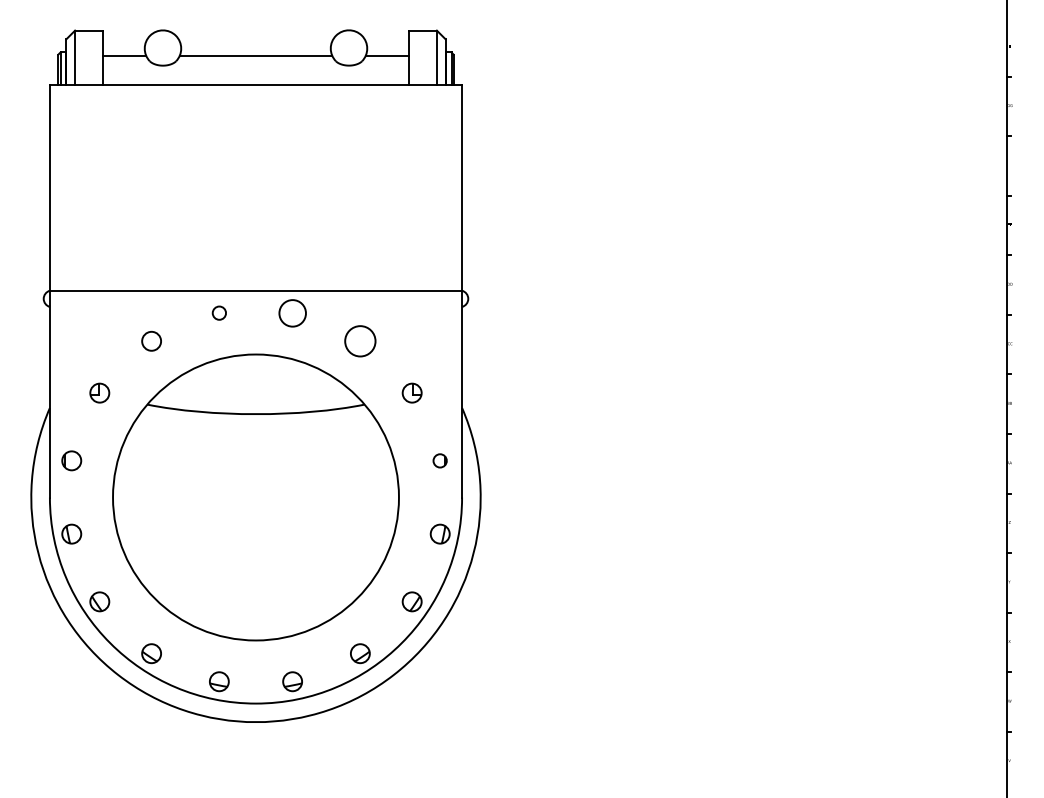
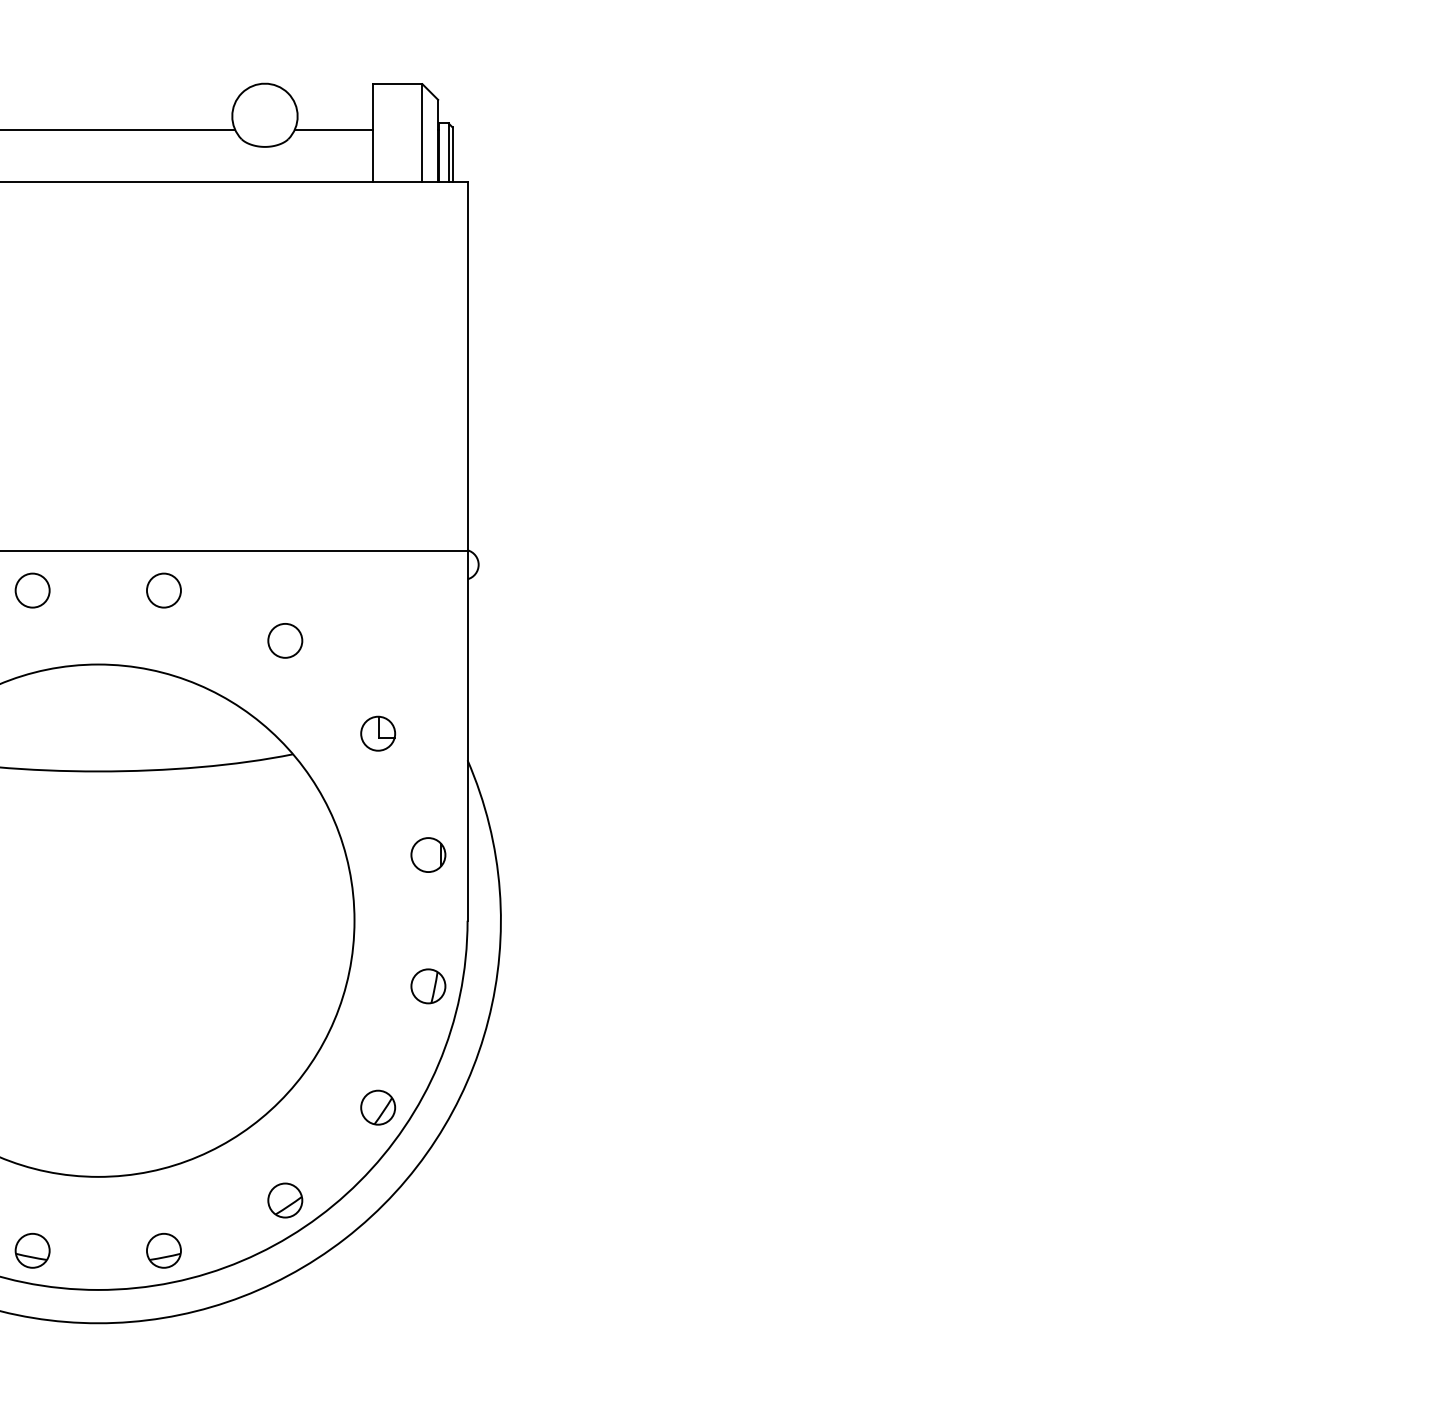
circle: (219, 312) -> (32, 589), size x1.43
circle: (292, 312) -> (163, 589), size x0.71
circle: (359, 340) -> (283, 639), size x0.62
part: (439, 460) -> (427, 854), size x1.43

